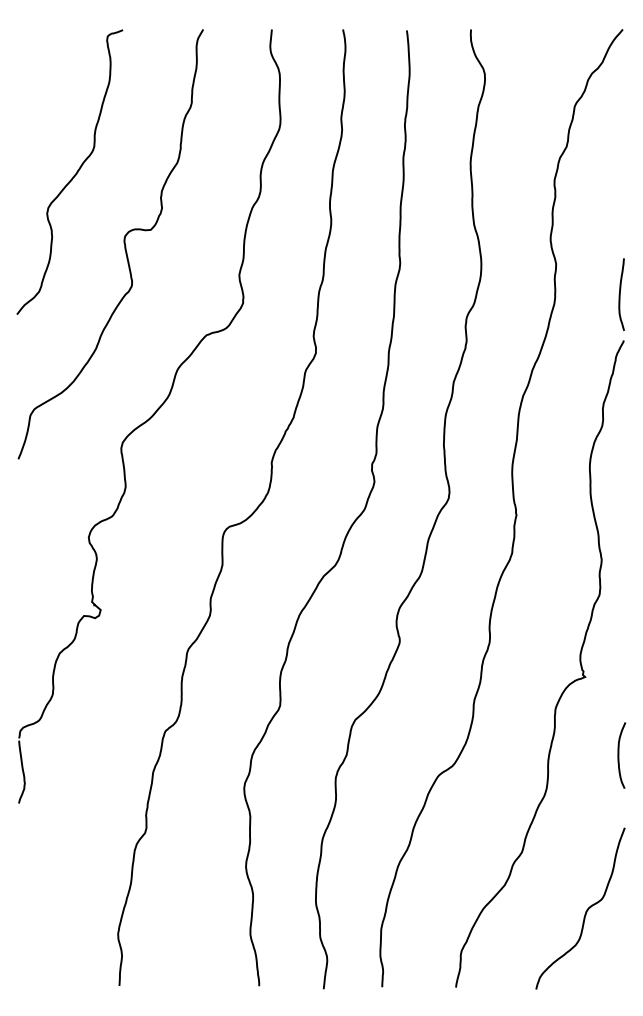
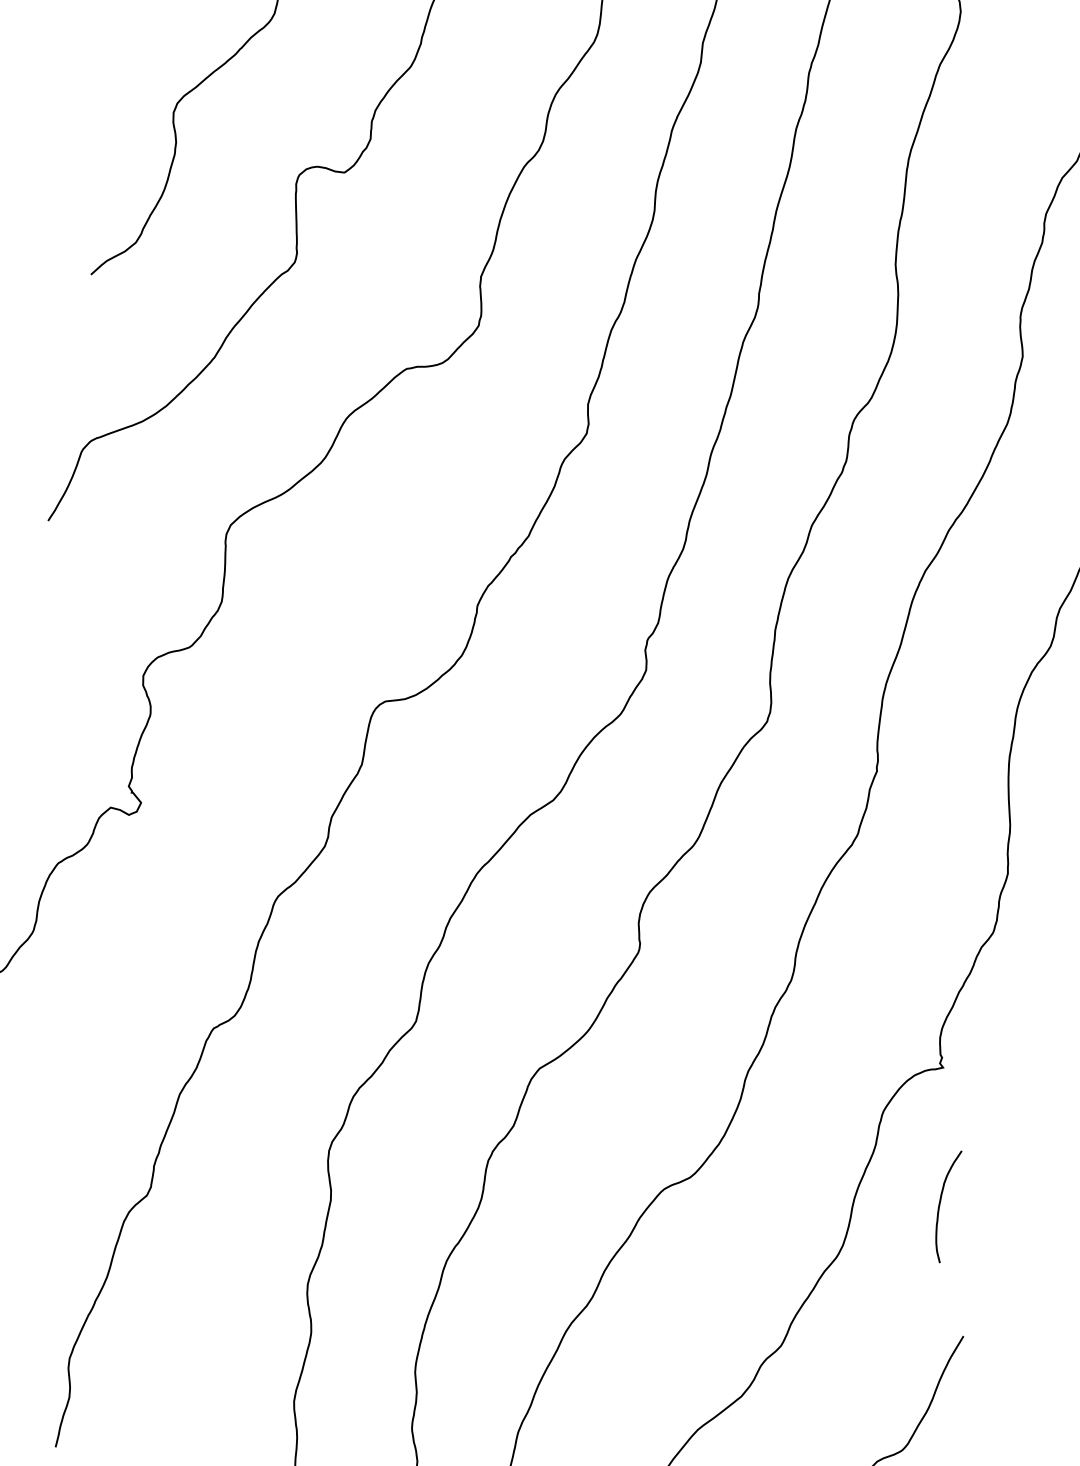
curve: (619, 755) -> (941, 1205), moved

